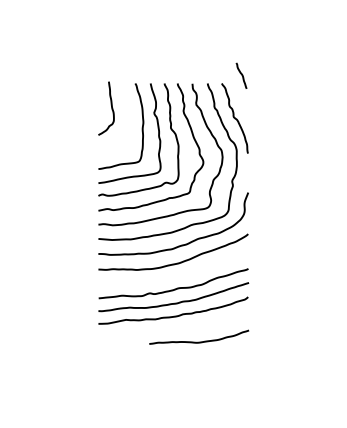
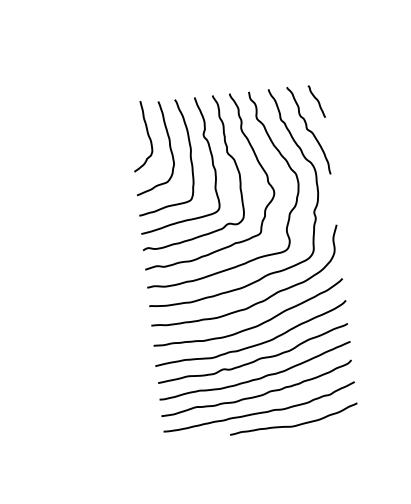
curve: (241, 75) -> (316, 101), moved
curve: (127, 118) -> (169, 146), added
curve: (176, 276) -> (255, 343), added
curve: (173, 328) -> (259, 411), added

